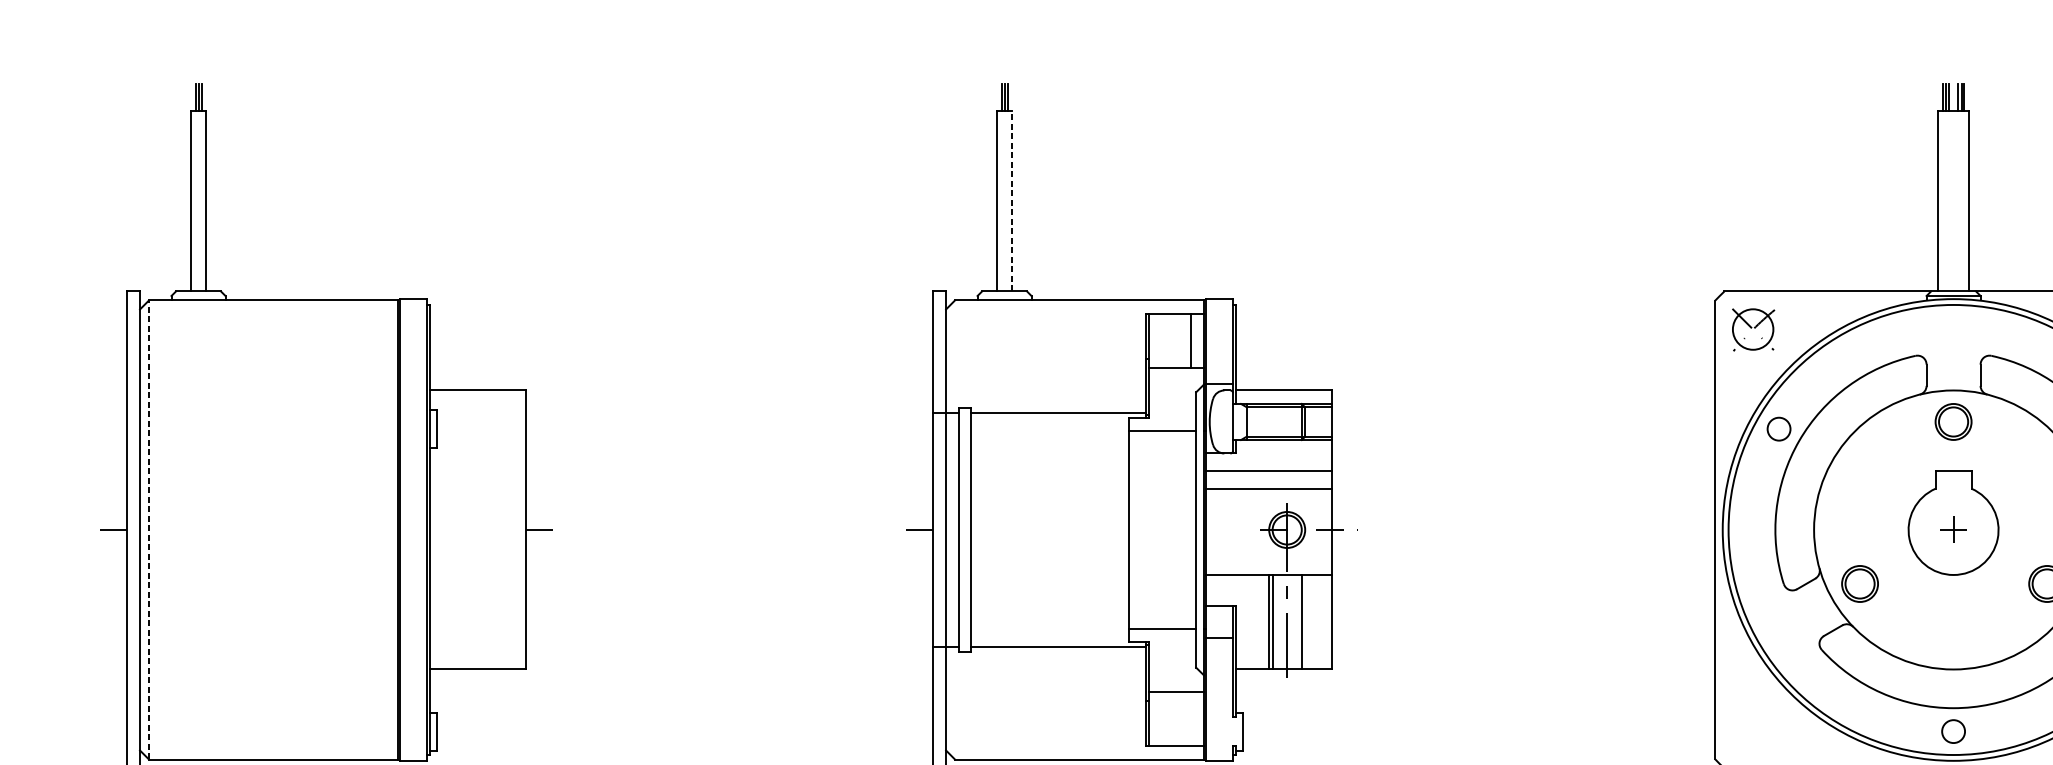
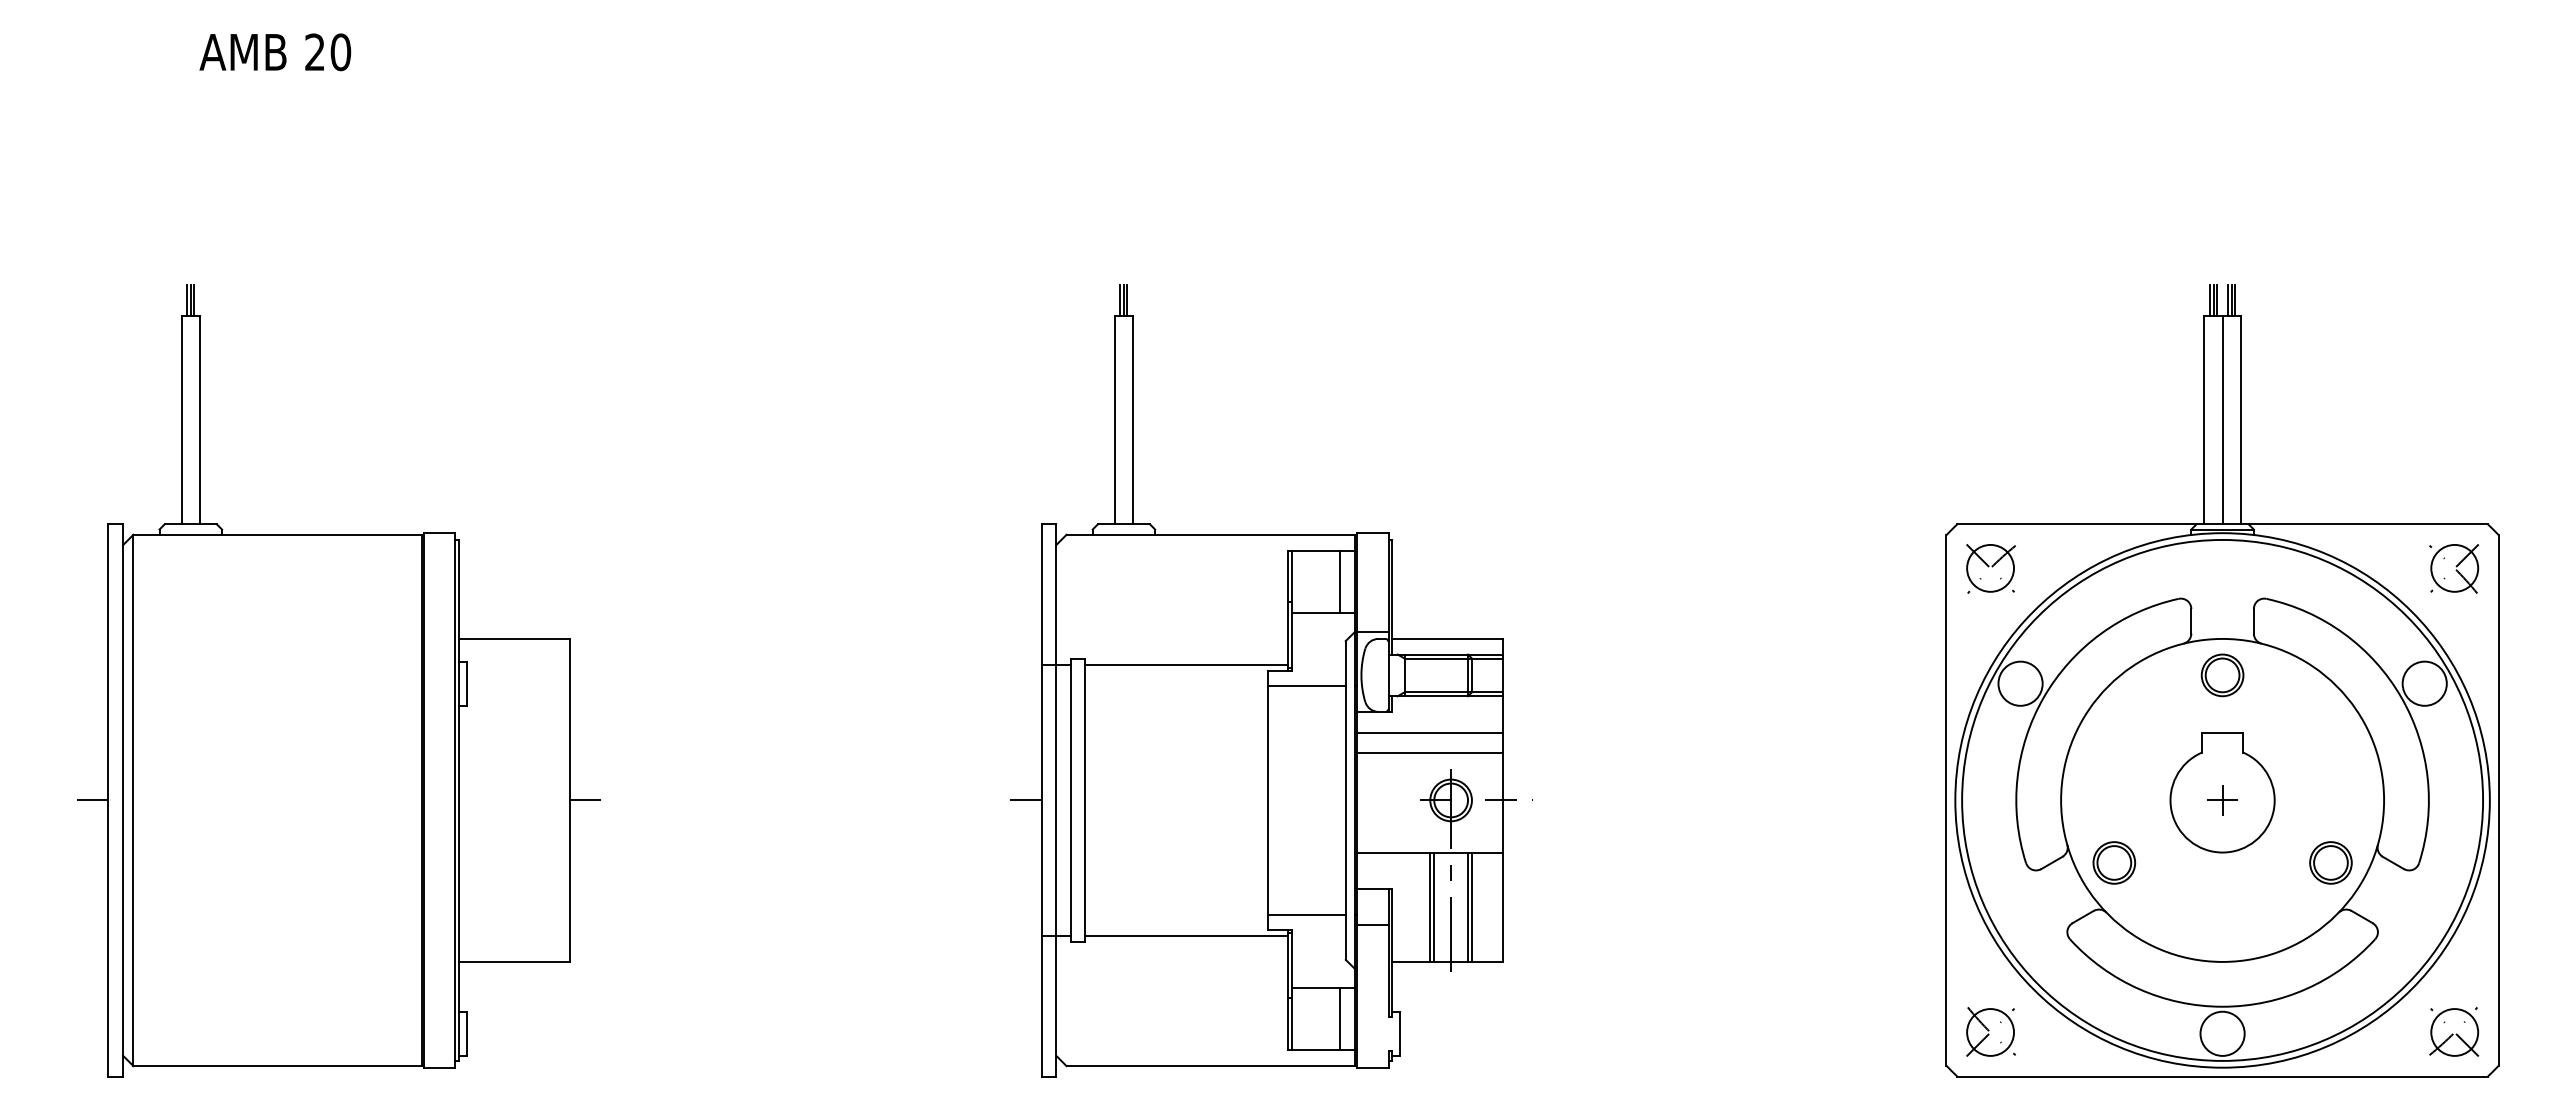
line: (1012, 200) -> (1133, 419), dashed -> solid
line: (1953, 200) -> (2222, 419), added
circle: (1779, 428) -> (2020, 683), size x1.67
line: (149, 530) -> (133, 800), dashed -> solid
line: (1304, 621) -> (1471, 906), added
line: (1190, 718) -> (1339, 1018), added
part: (1753, 729) -> (1990, 1031), added
circle: (1953, 731) -> (2222, 1033), size x1.67

